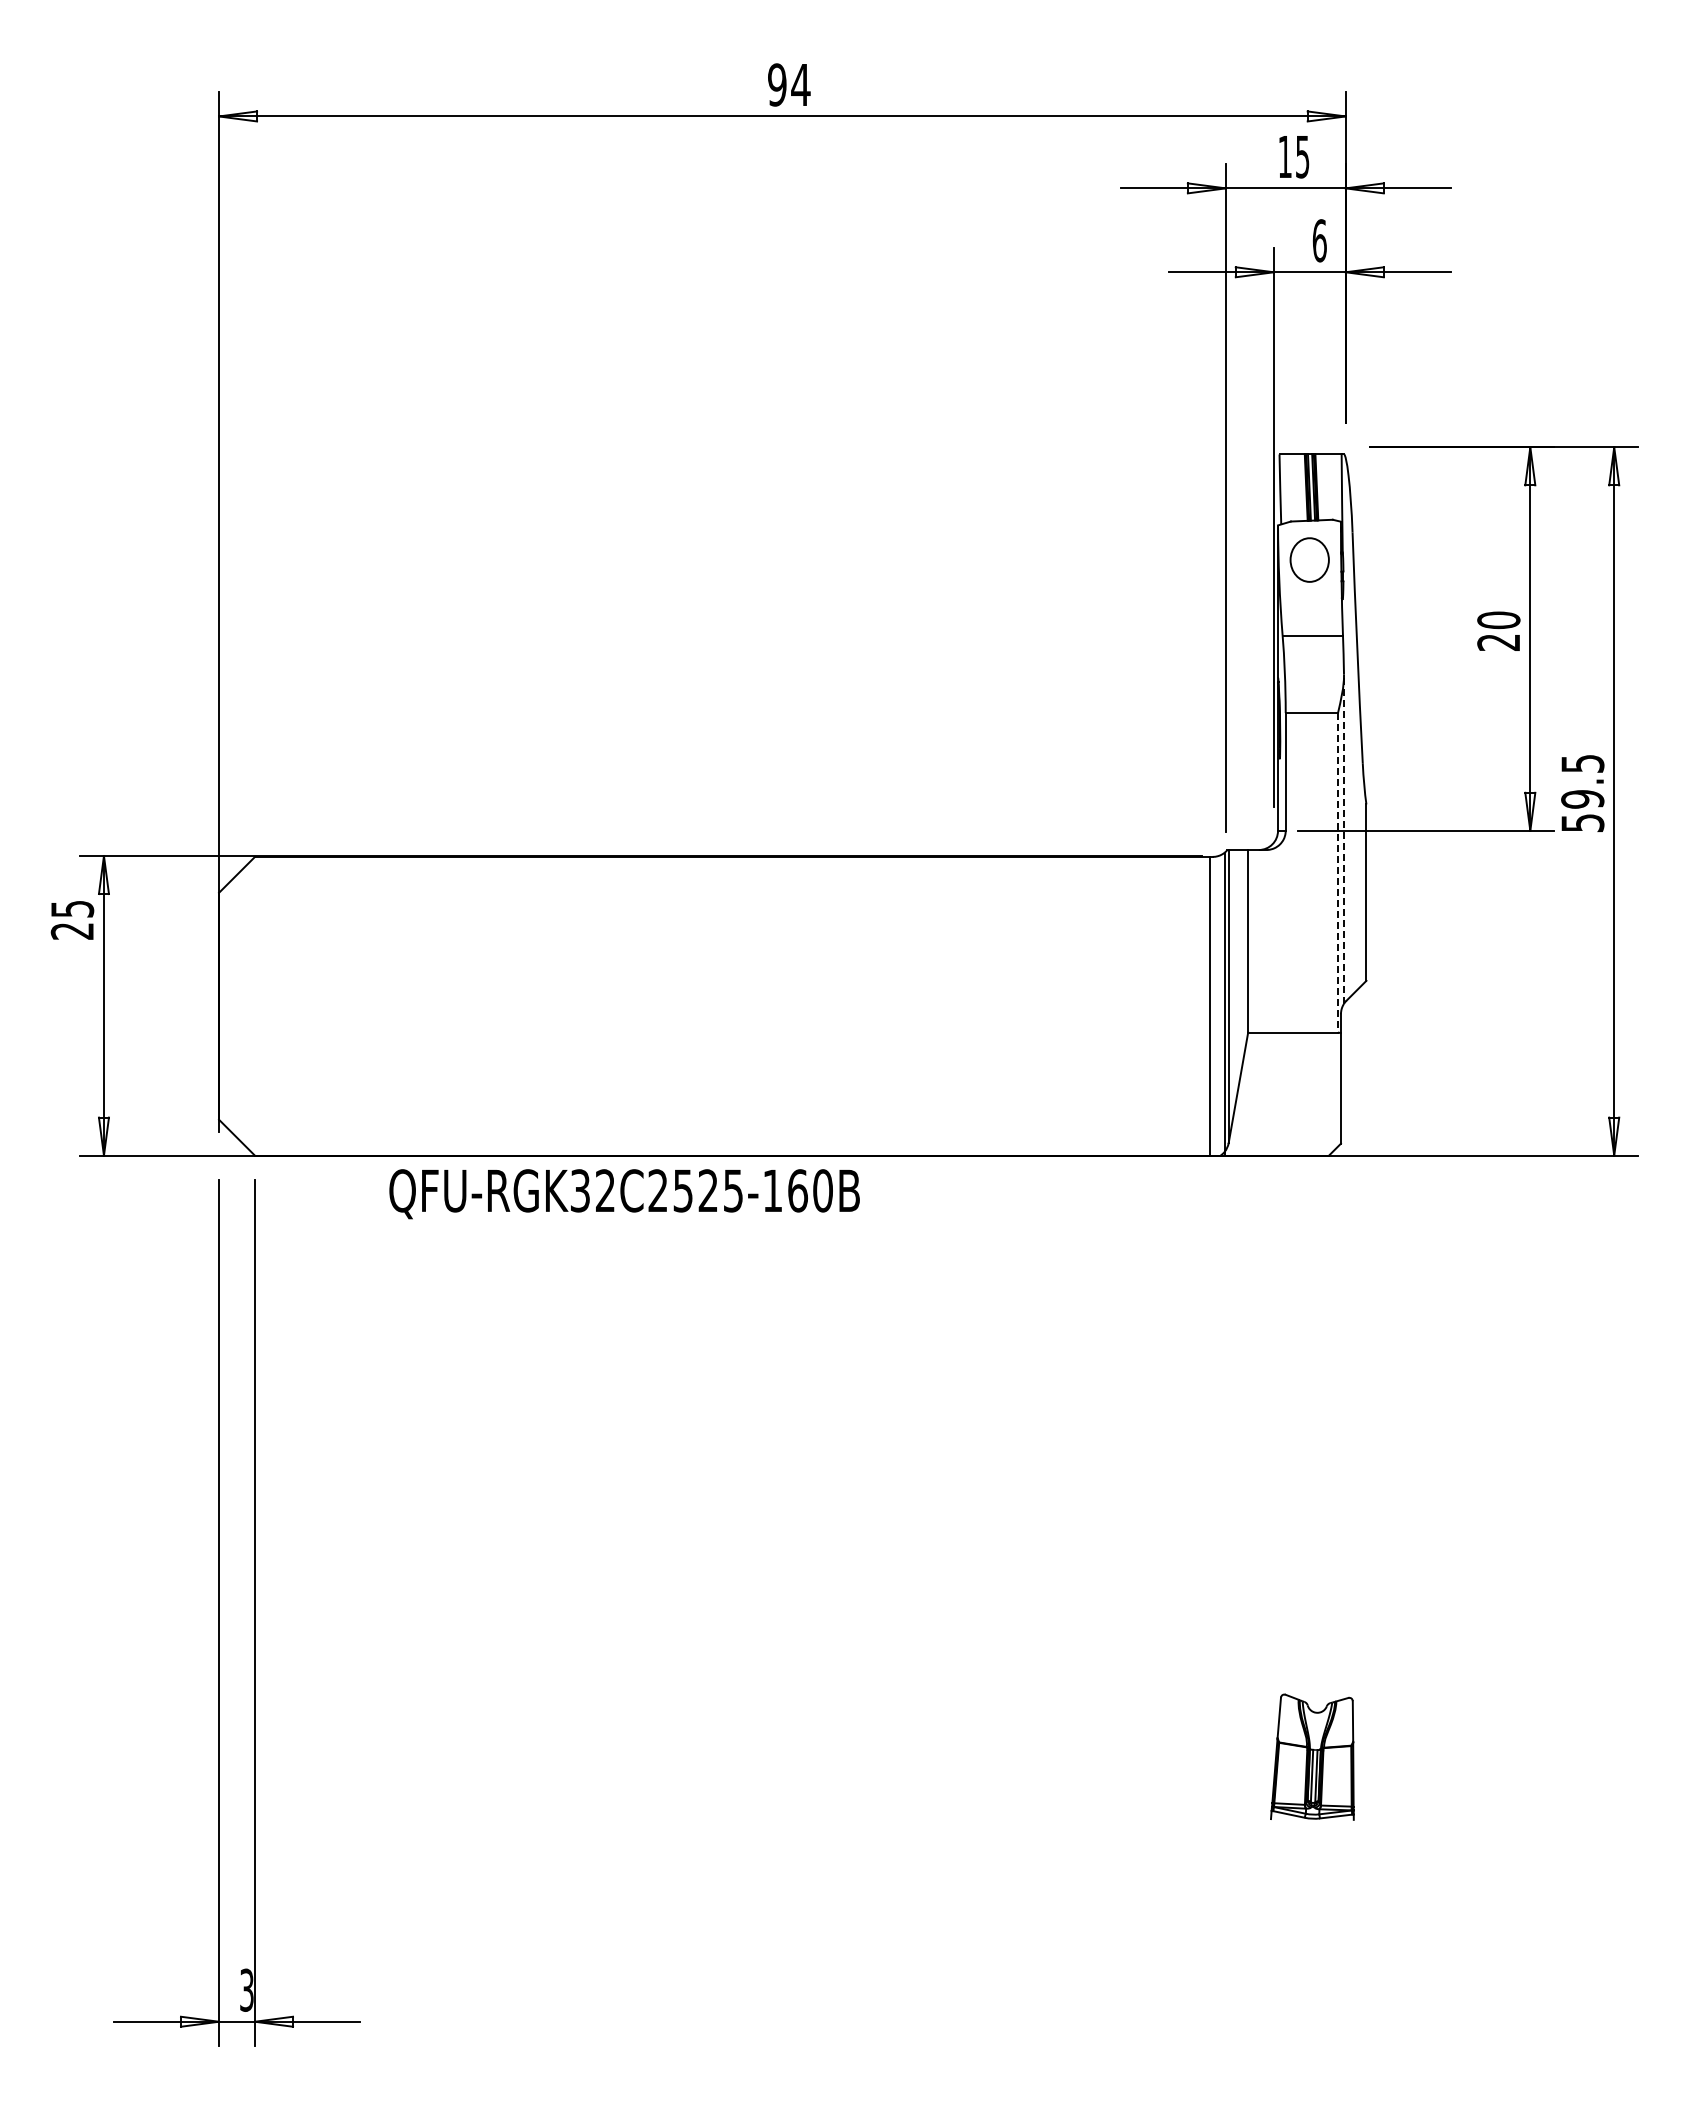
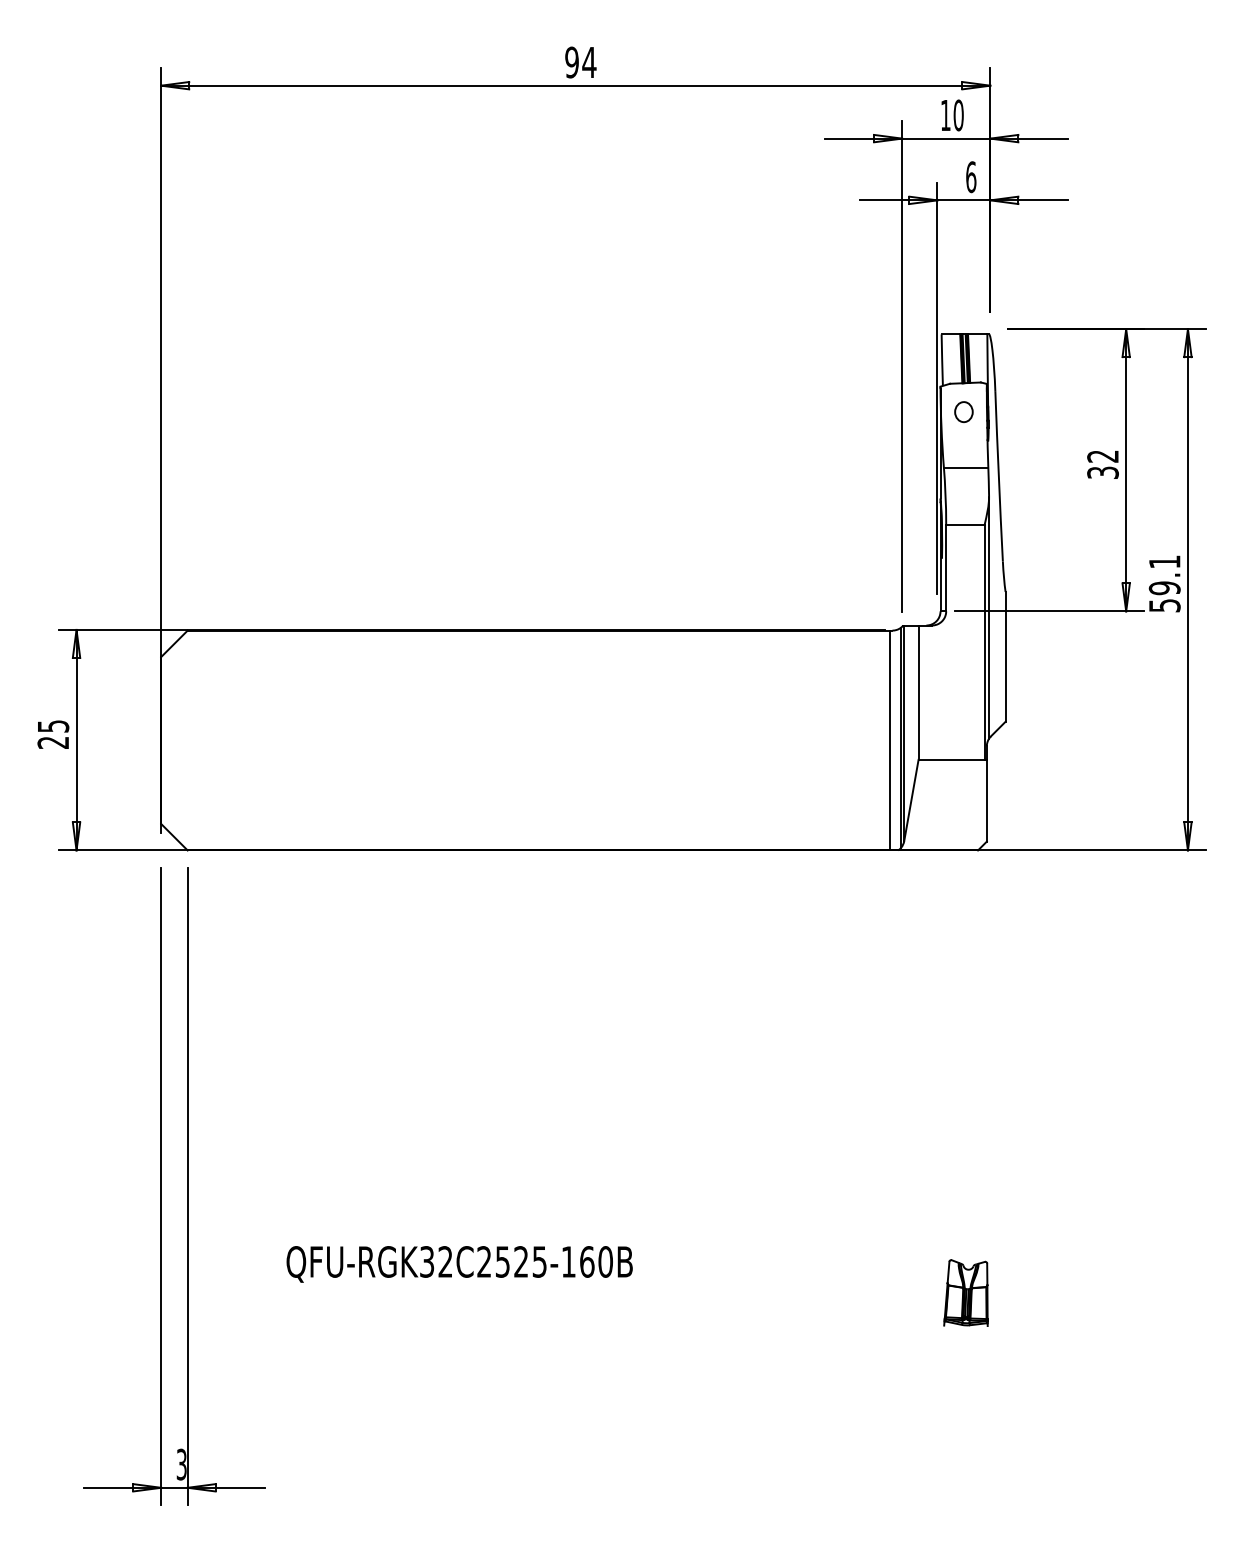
text: (1302, 156) -> (958, 115), 15 -> 10
part: (1309, 559) -> (963, 411), size x0.62
text: (1498, 630) -> (1102, 463), 20 -> 32
text: (1582, 763) -> (1164, 561), 59.5 -> 59.1
line: (1344, 839) -> (989, 617), dashed -> solid
line: (1338, 872) -> (985, 642), dashed -> solid
text: (72, 920) -> (53, 734), moved
text: (624, 1194) -> (459, 1264), moved
part: (1312, 1756) -> (965, 1292), size x0.71

